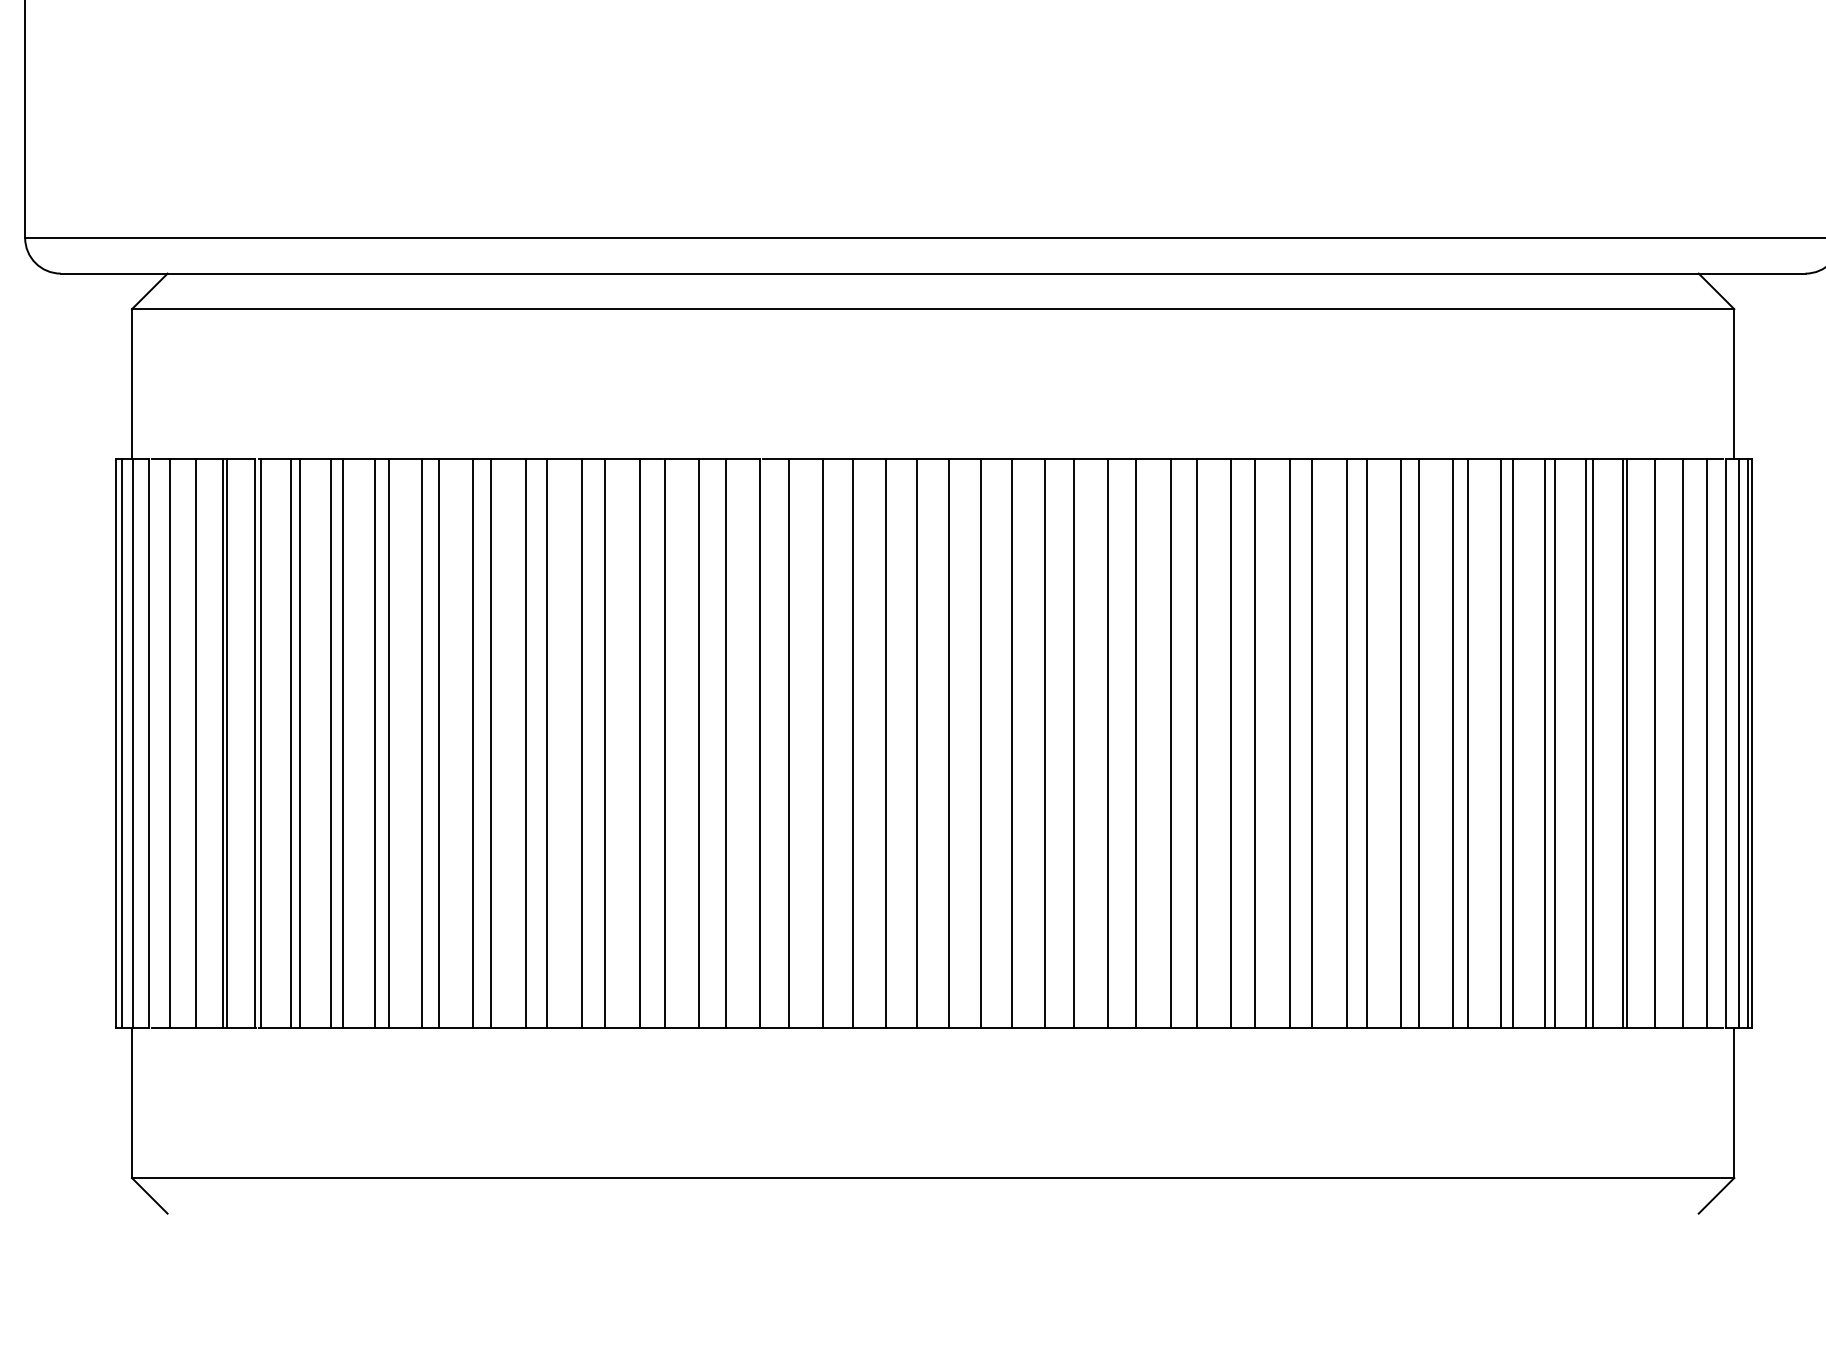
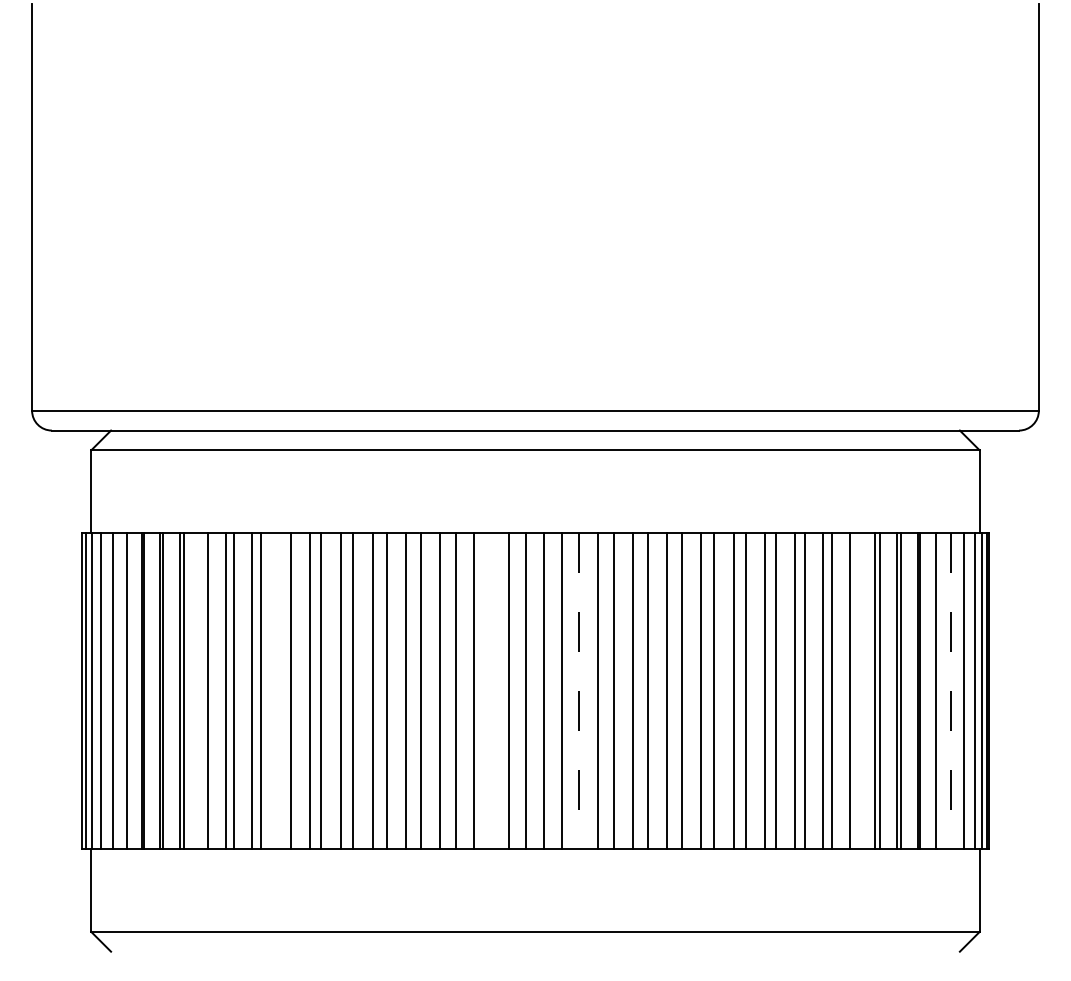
line: (330, 744) -> (201, 691), removed
line: (473, 744) -> (280, 691), removed
line: (852, 744) -> (490, 691), removed
line: (1012, 744) -> (579, 691), solid -> dashed
line: (1512, 744) -> (856, 691), removed
line: (1683, 744) -> (951, 691), solid -> dashed

